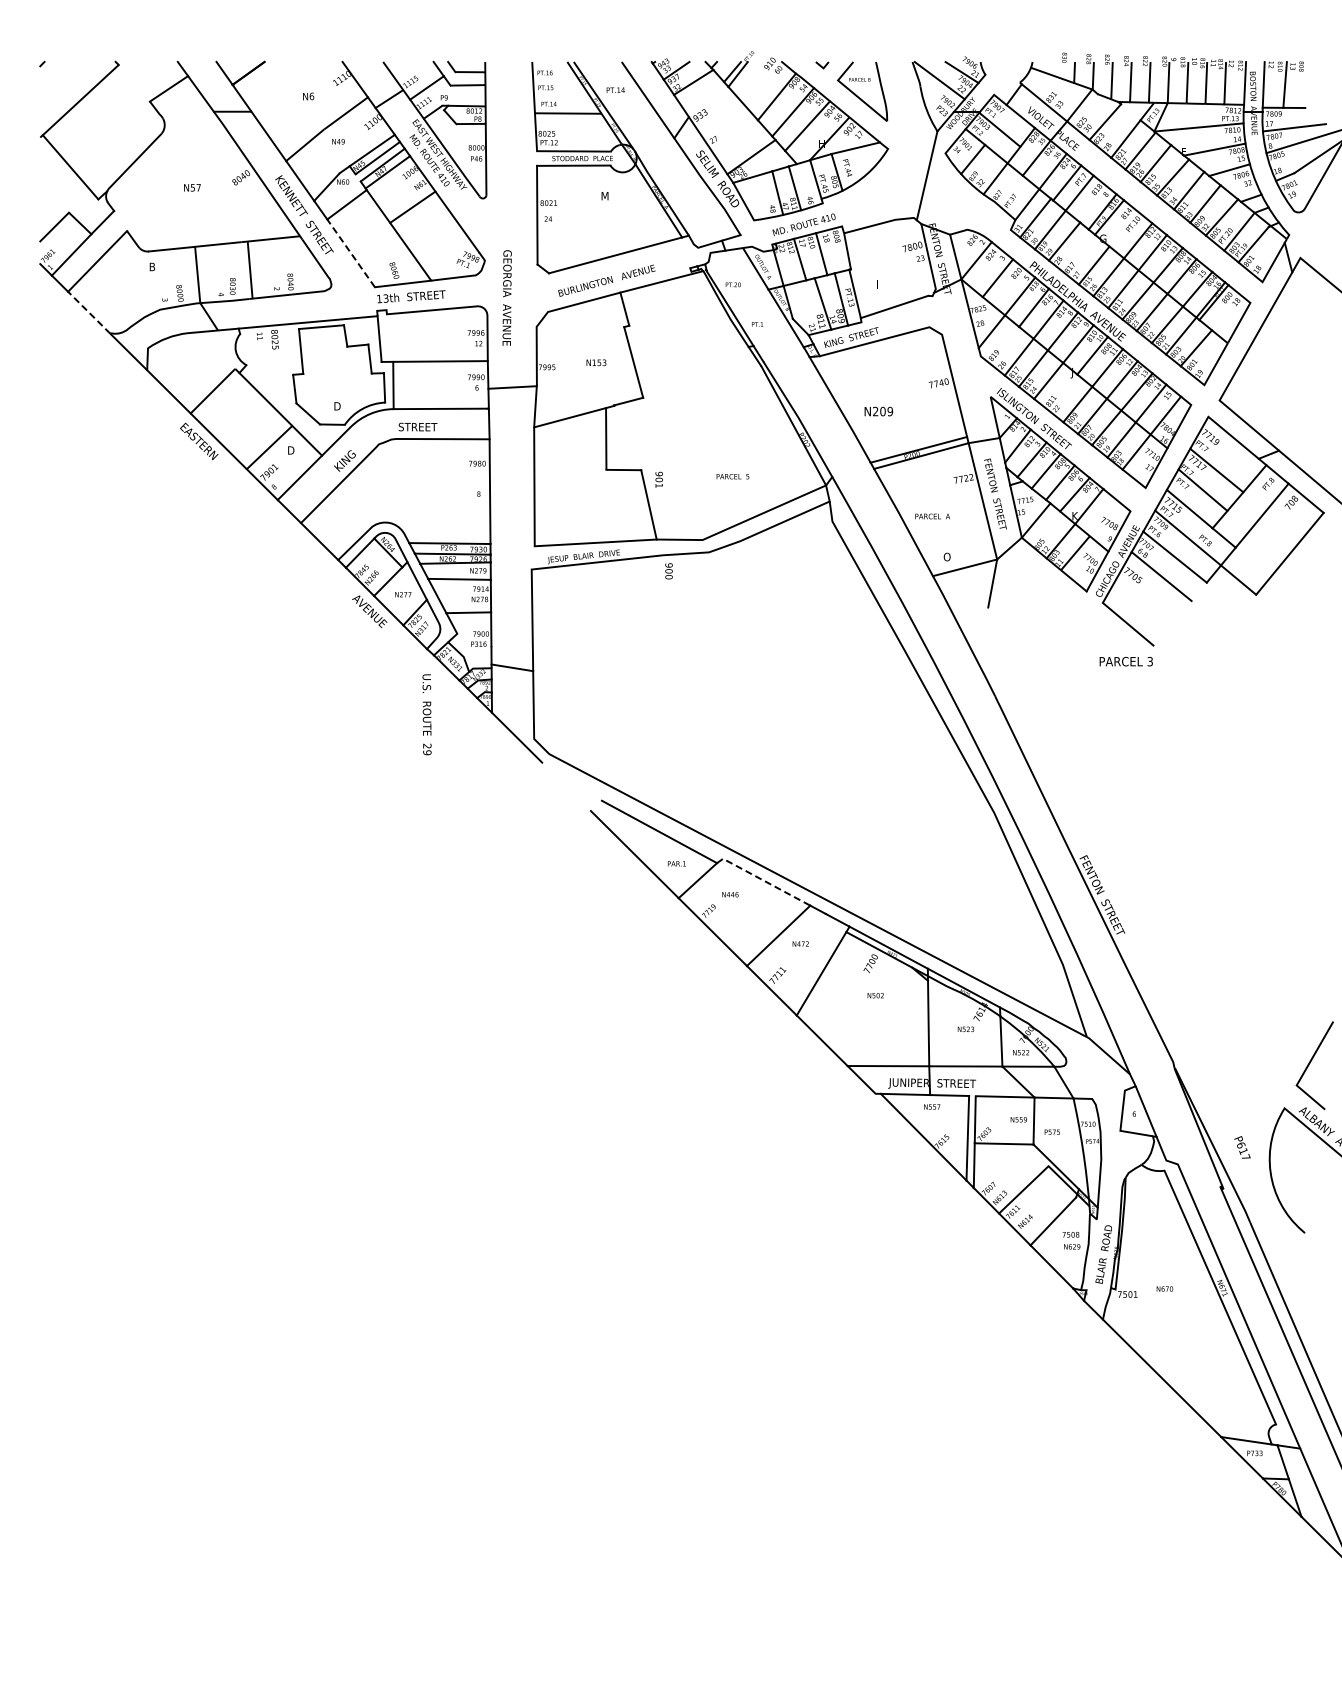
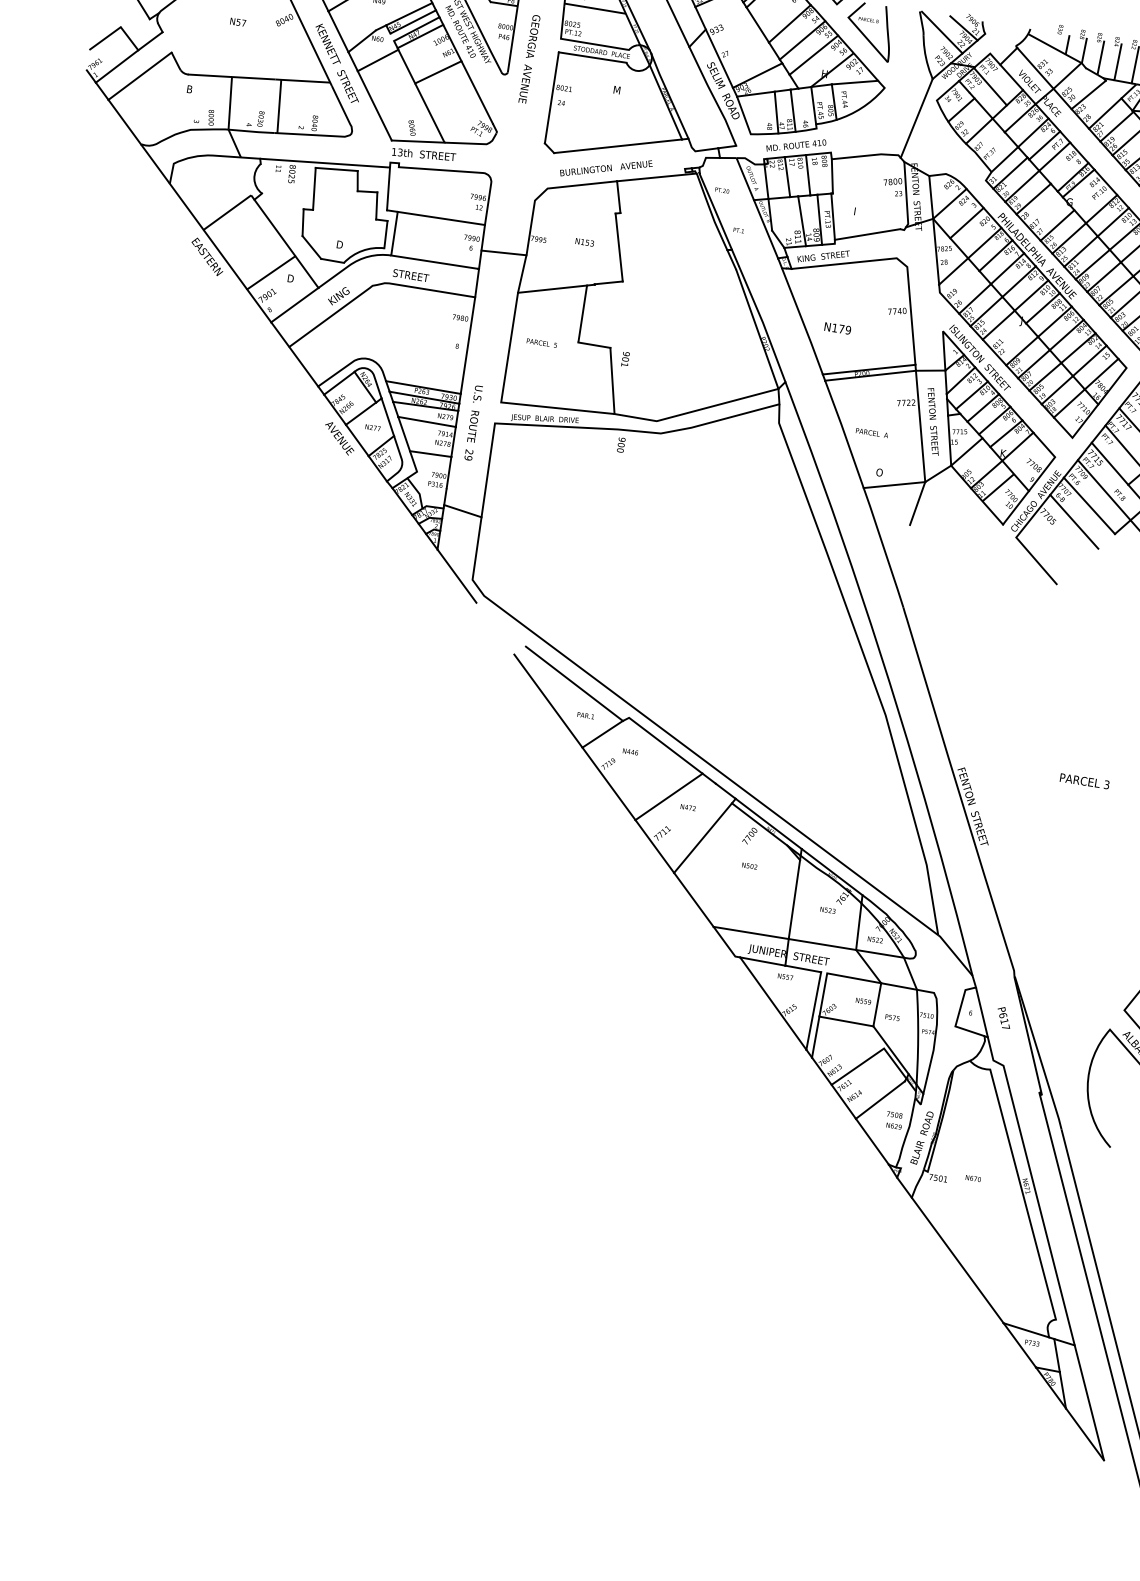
line: (350, 253) -> (374, 105), dashed -> solid
text: (506, 297) -> (528, 58), moved
line: (89, 312) -> (125, 122), dashed -> solid
text: (879, 411) -> (838, 328), N209 -> N179
text: (732, 476) -> (541, 342), moved
text: (1125, 661) -> (1084, 781), moved
text: (426, 714) -> (473, 422), moved
line: (762, 880) -> (662, 743), dashed -> solid
text: (1242, 1147) -> (1004, 1017), moved

